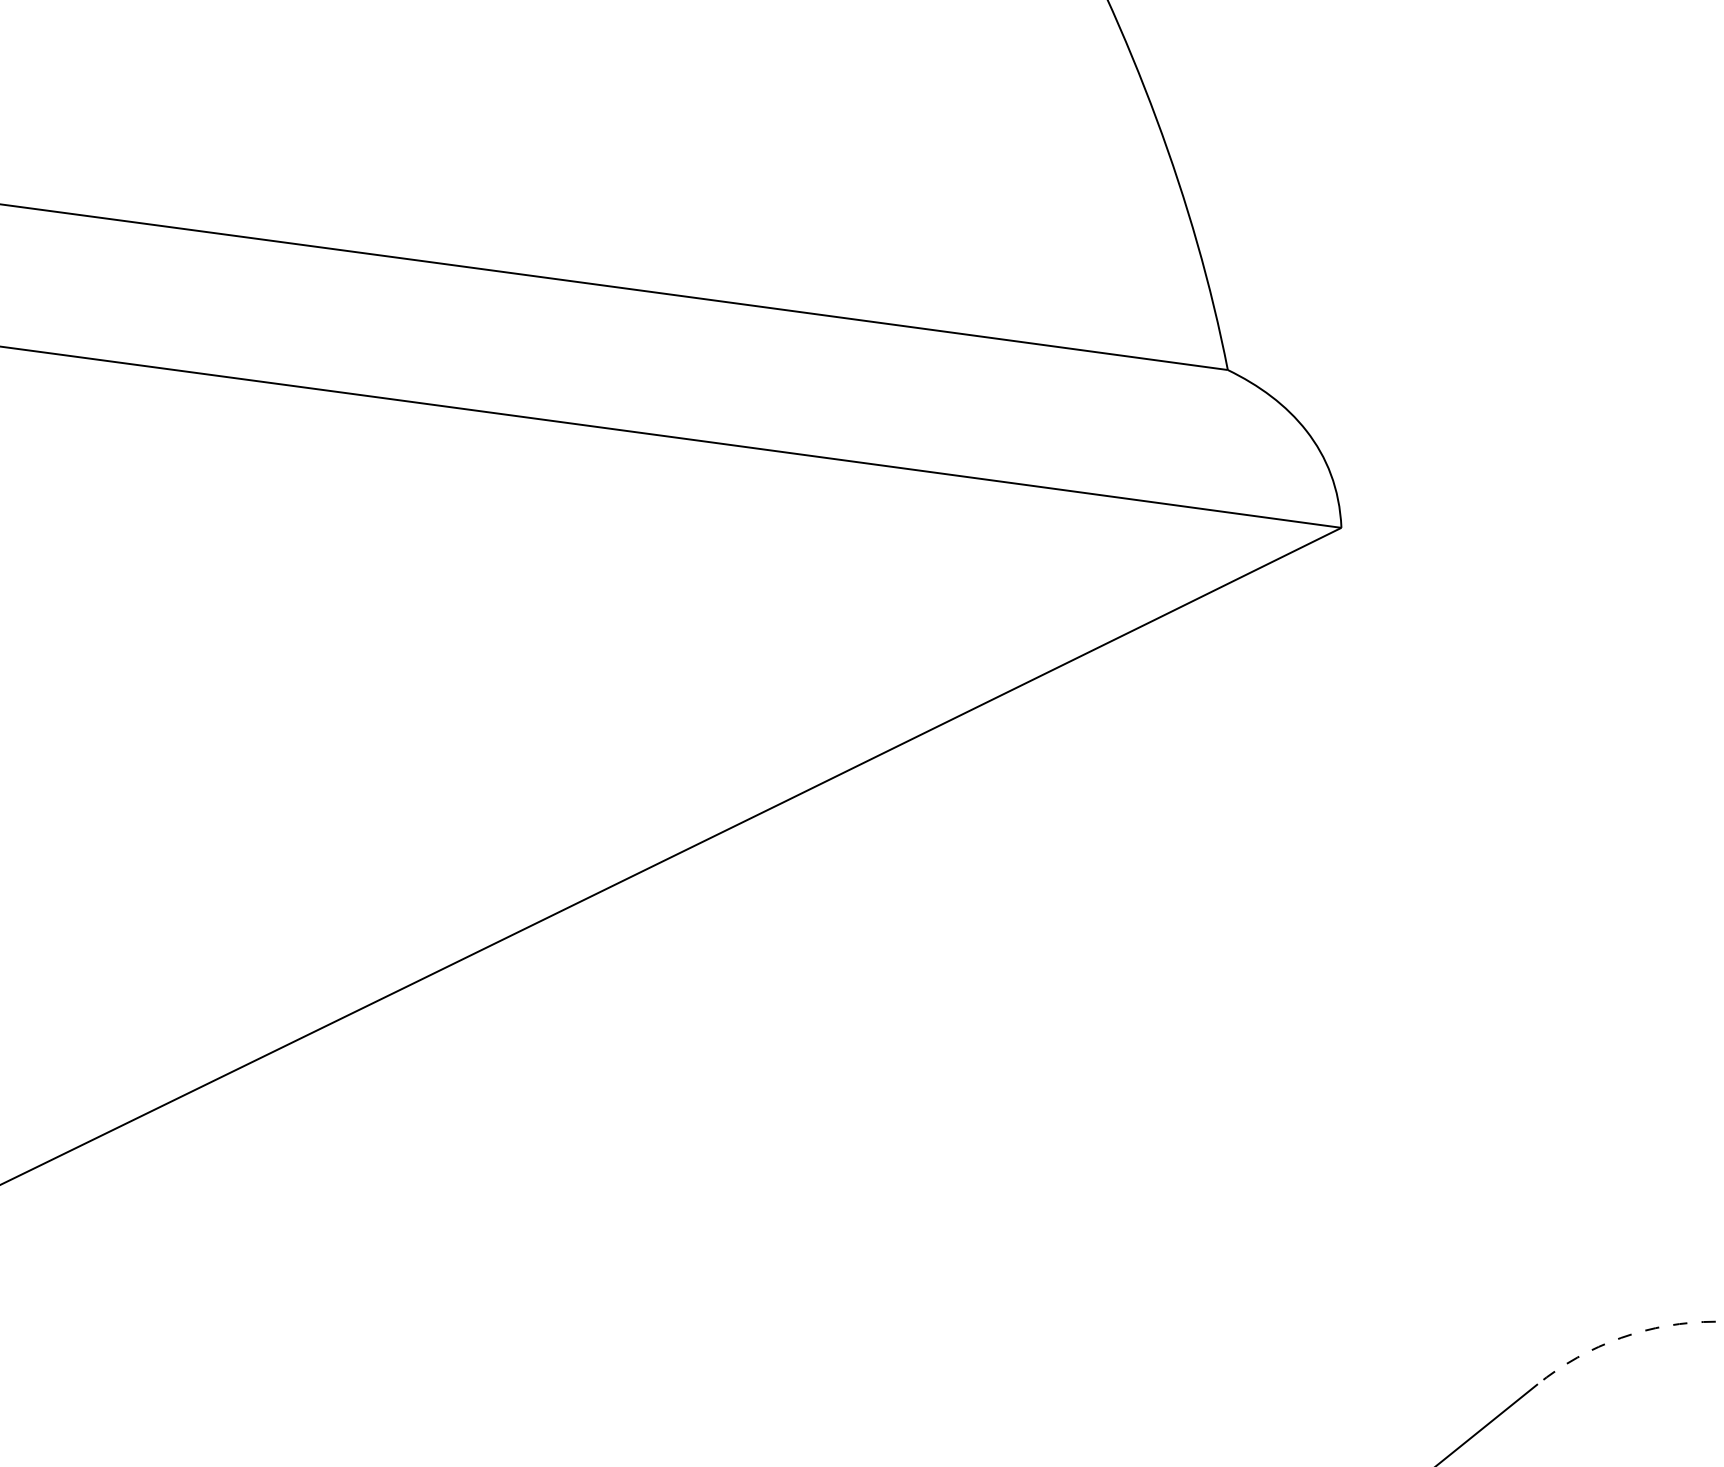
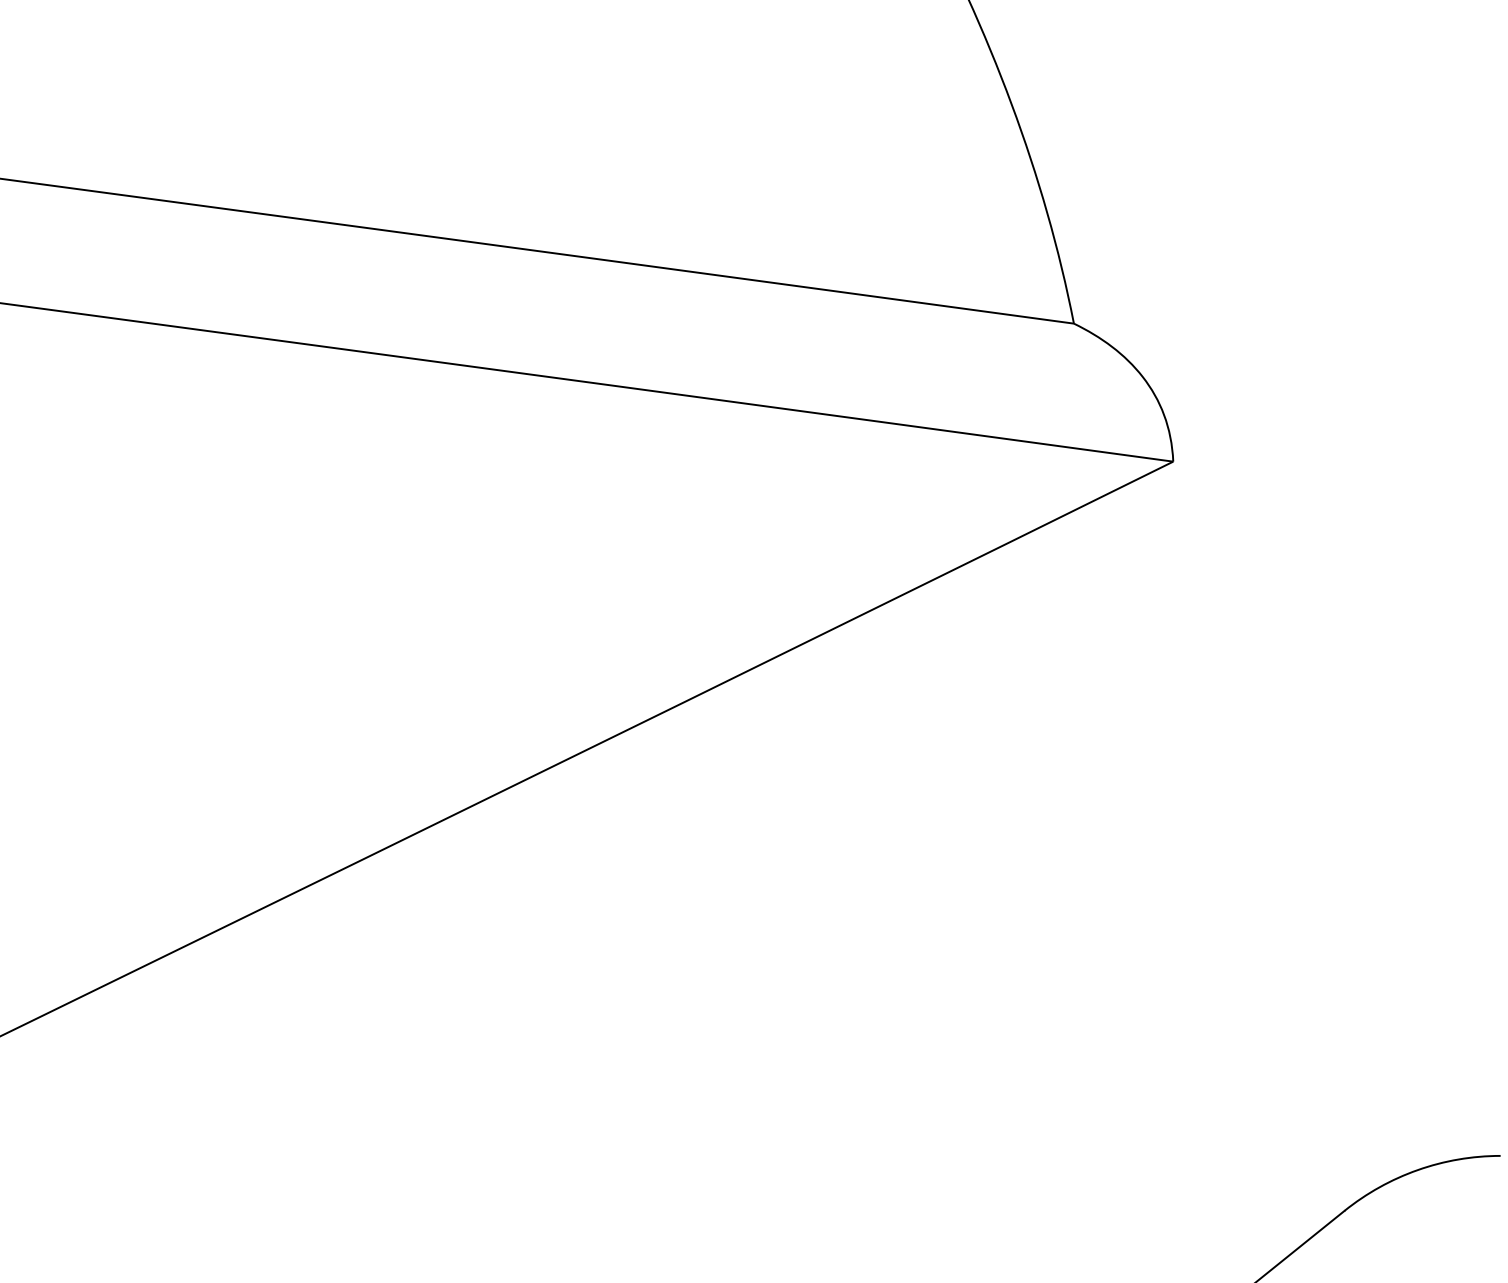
arc: (1621, 1337) -> (1418, 1169), dashed -> solid

